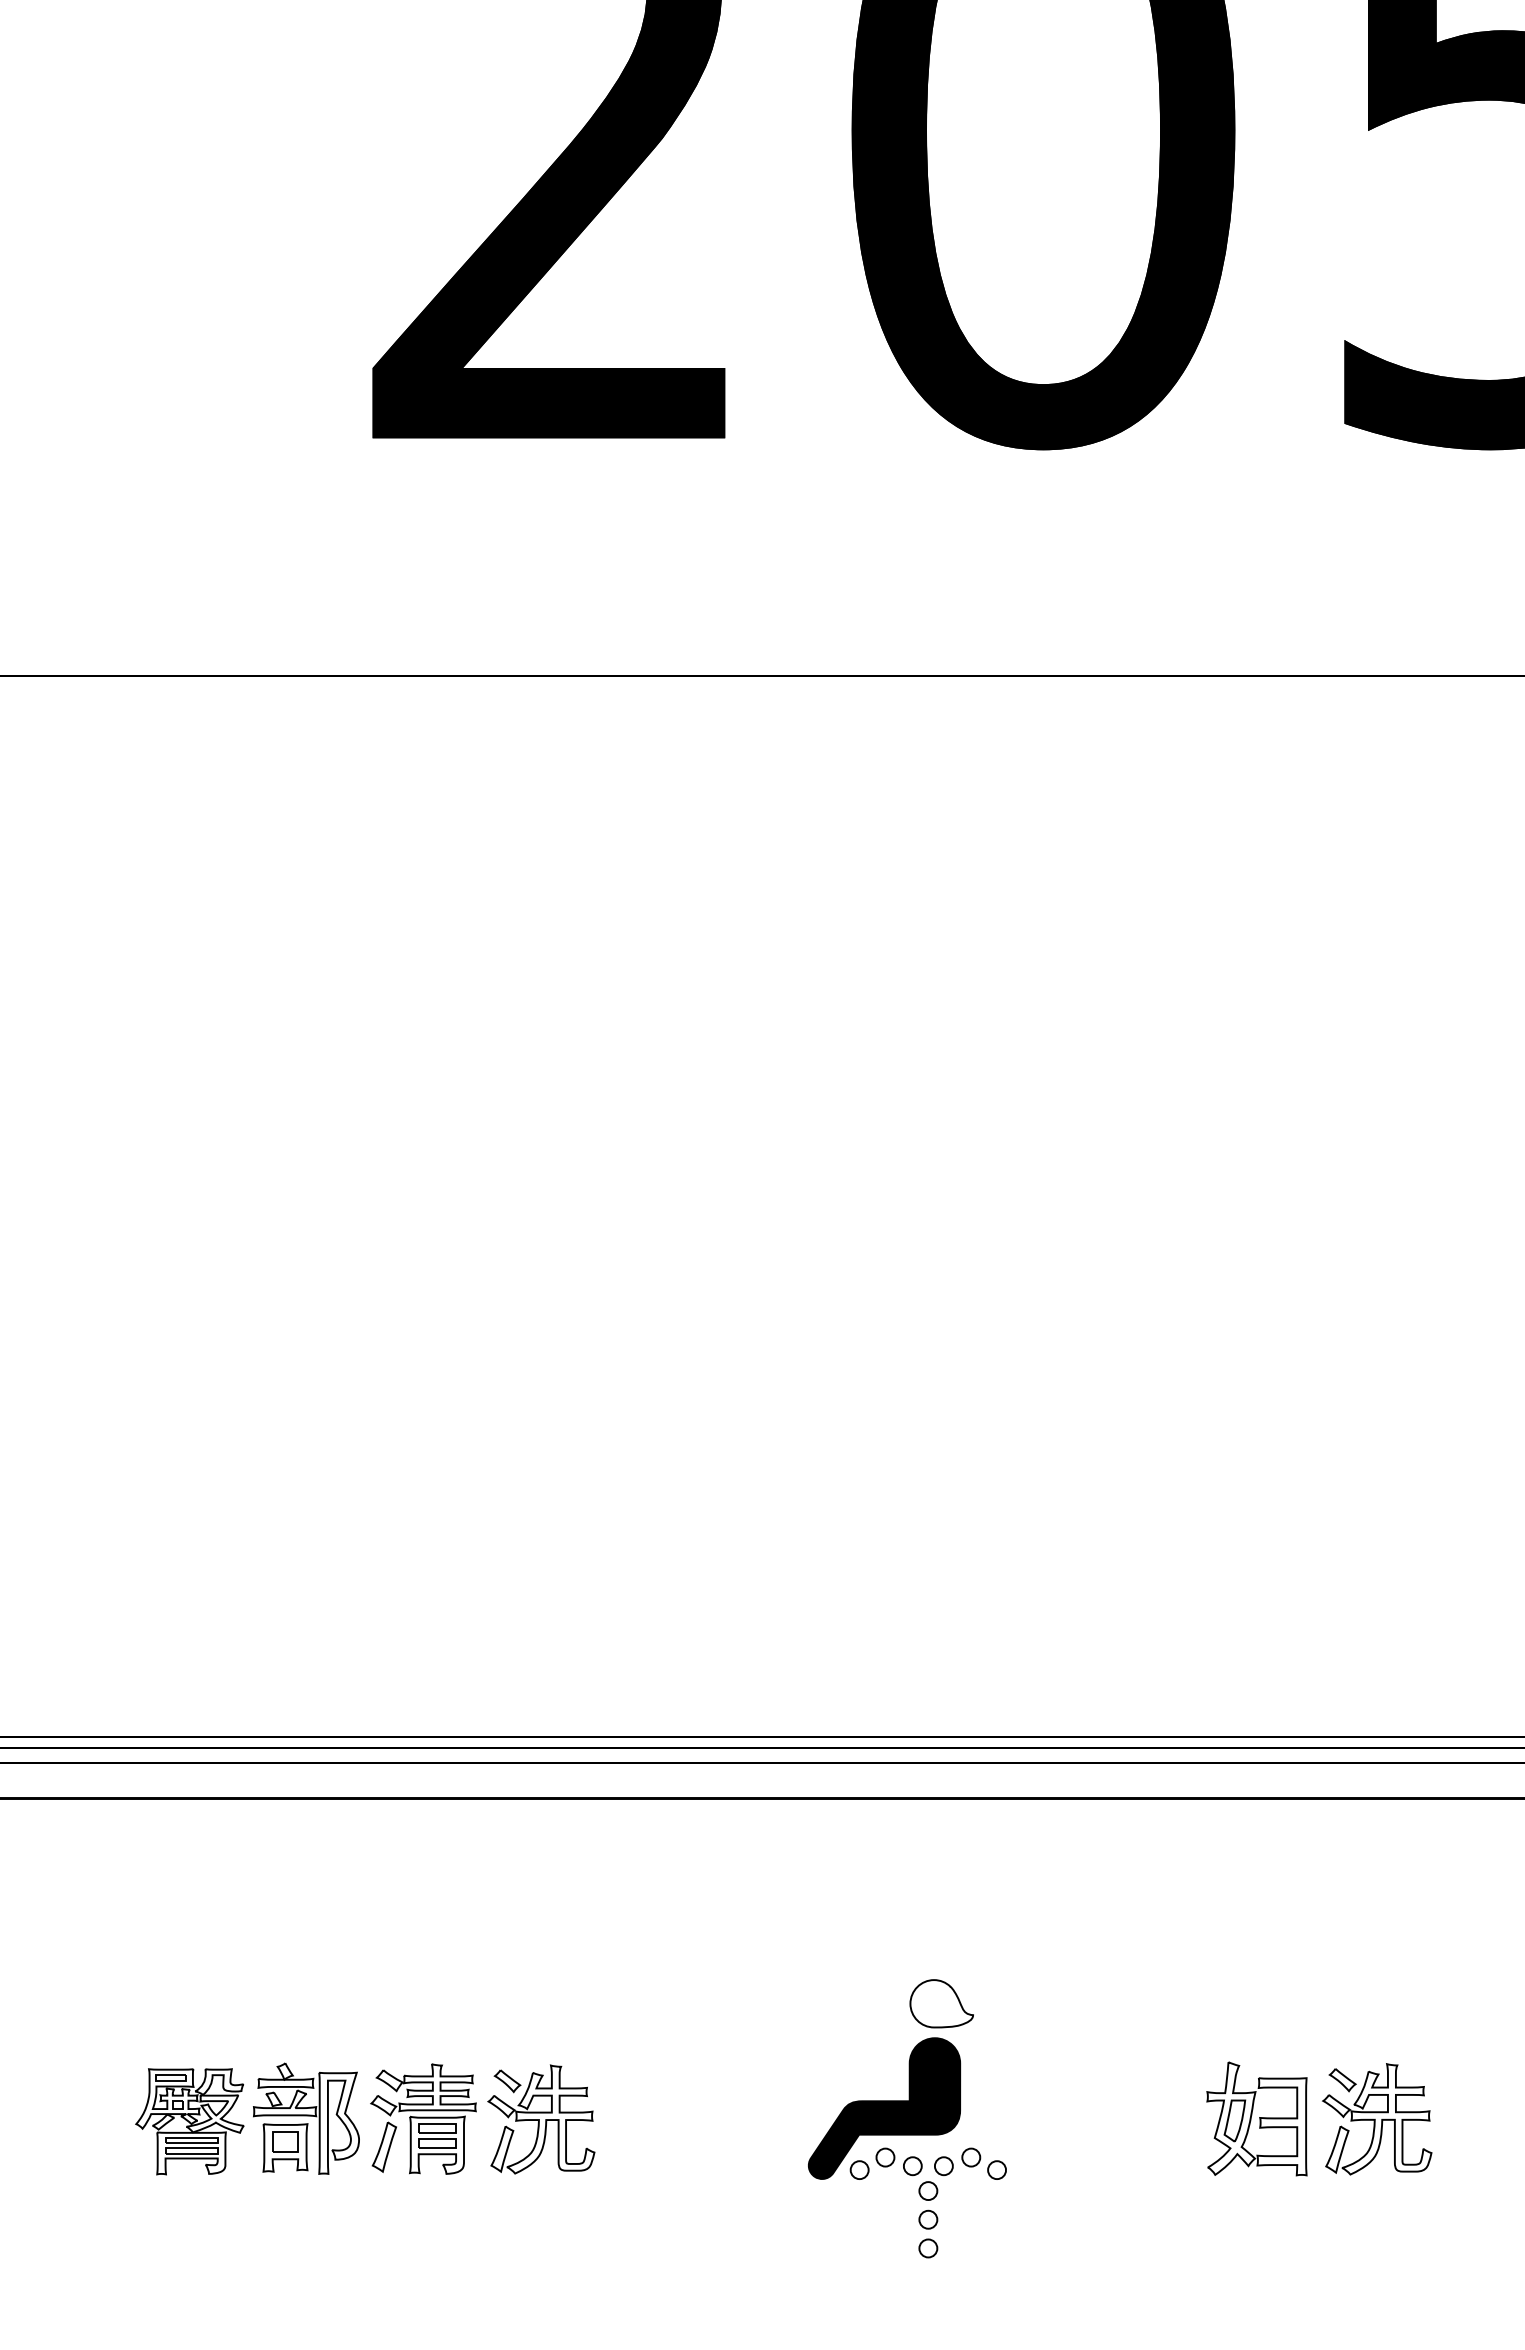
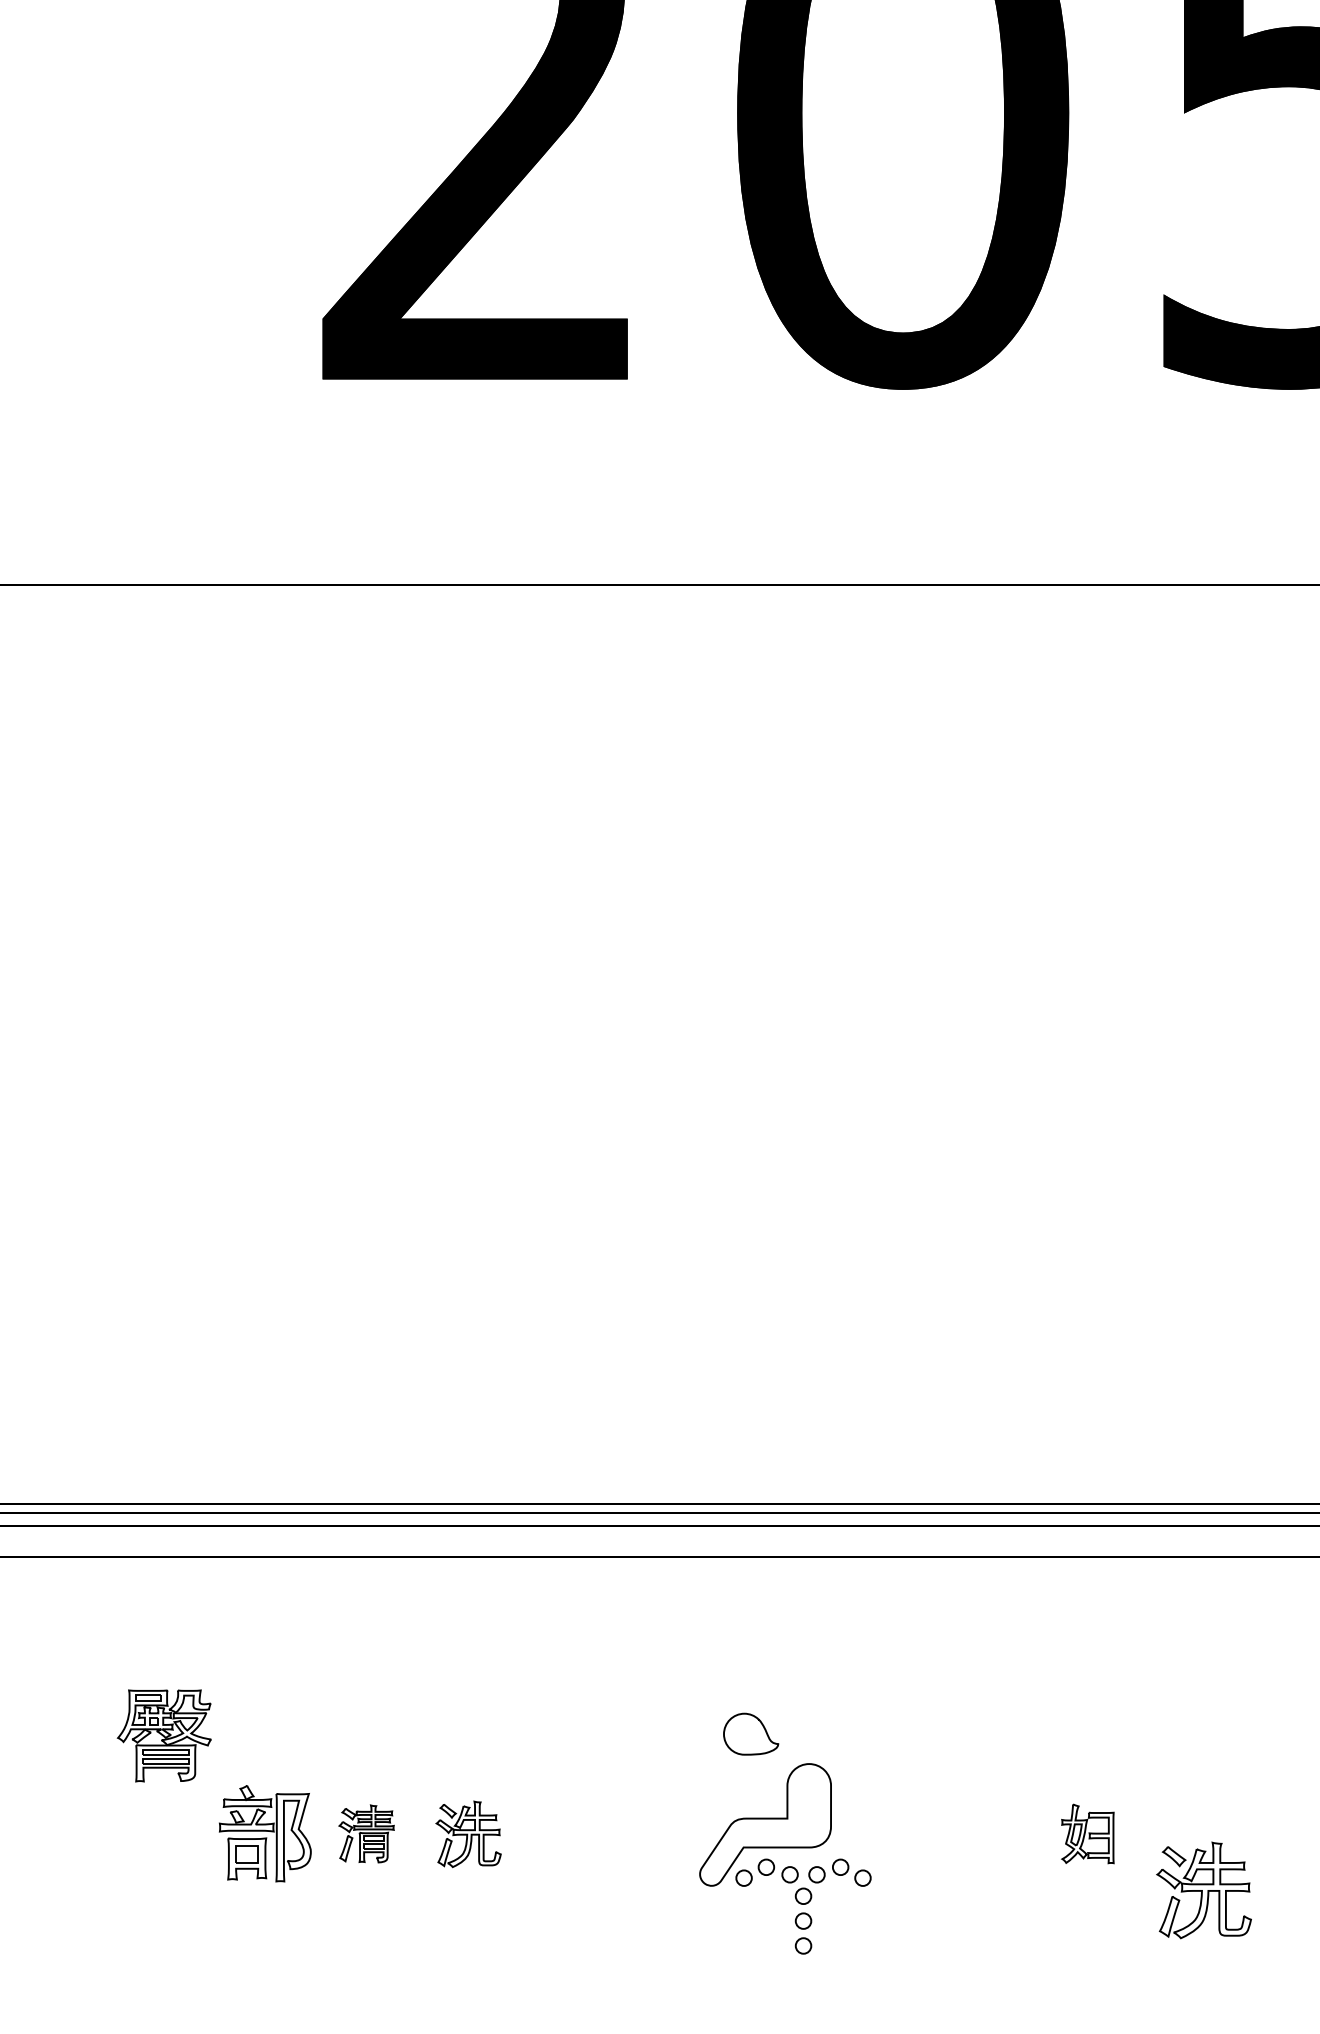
part: (941, 2003) -> (750, 1733), moved
fill: (884, 2108) -> (765, 1824), removed
part: (423, 2118) -> (366, 1833), size x0.6
part: (1256, 2118) -> (1087, 1833), size x0.6
part: (541, 2119) -> (468, 1834), size x0.7
part: (1377, 2119) -> (1204, 1890), moved
part: (189, 2121) -> (164, 1735), moved

